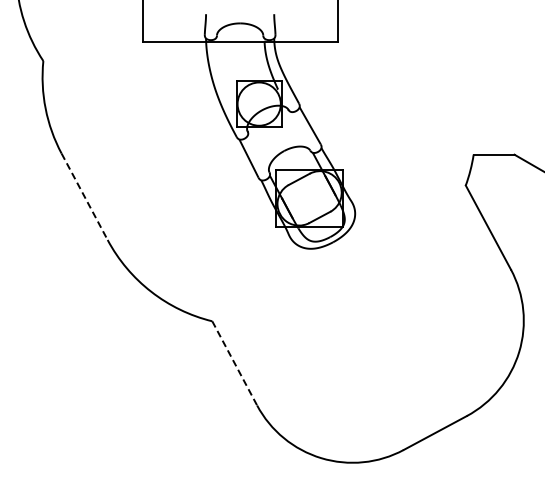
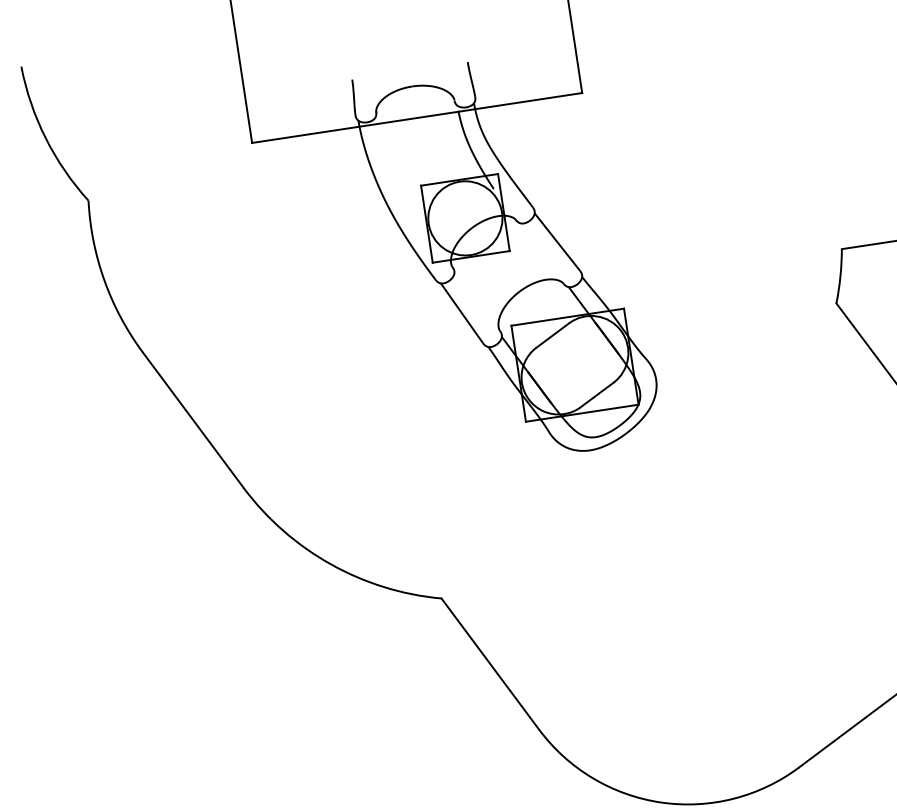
line: (84, 196) -> (192, 419), dashed -> solid
line: (234, 363) -> (489, 664), dashed -> solid

